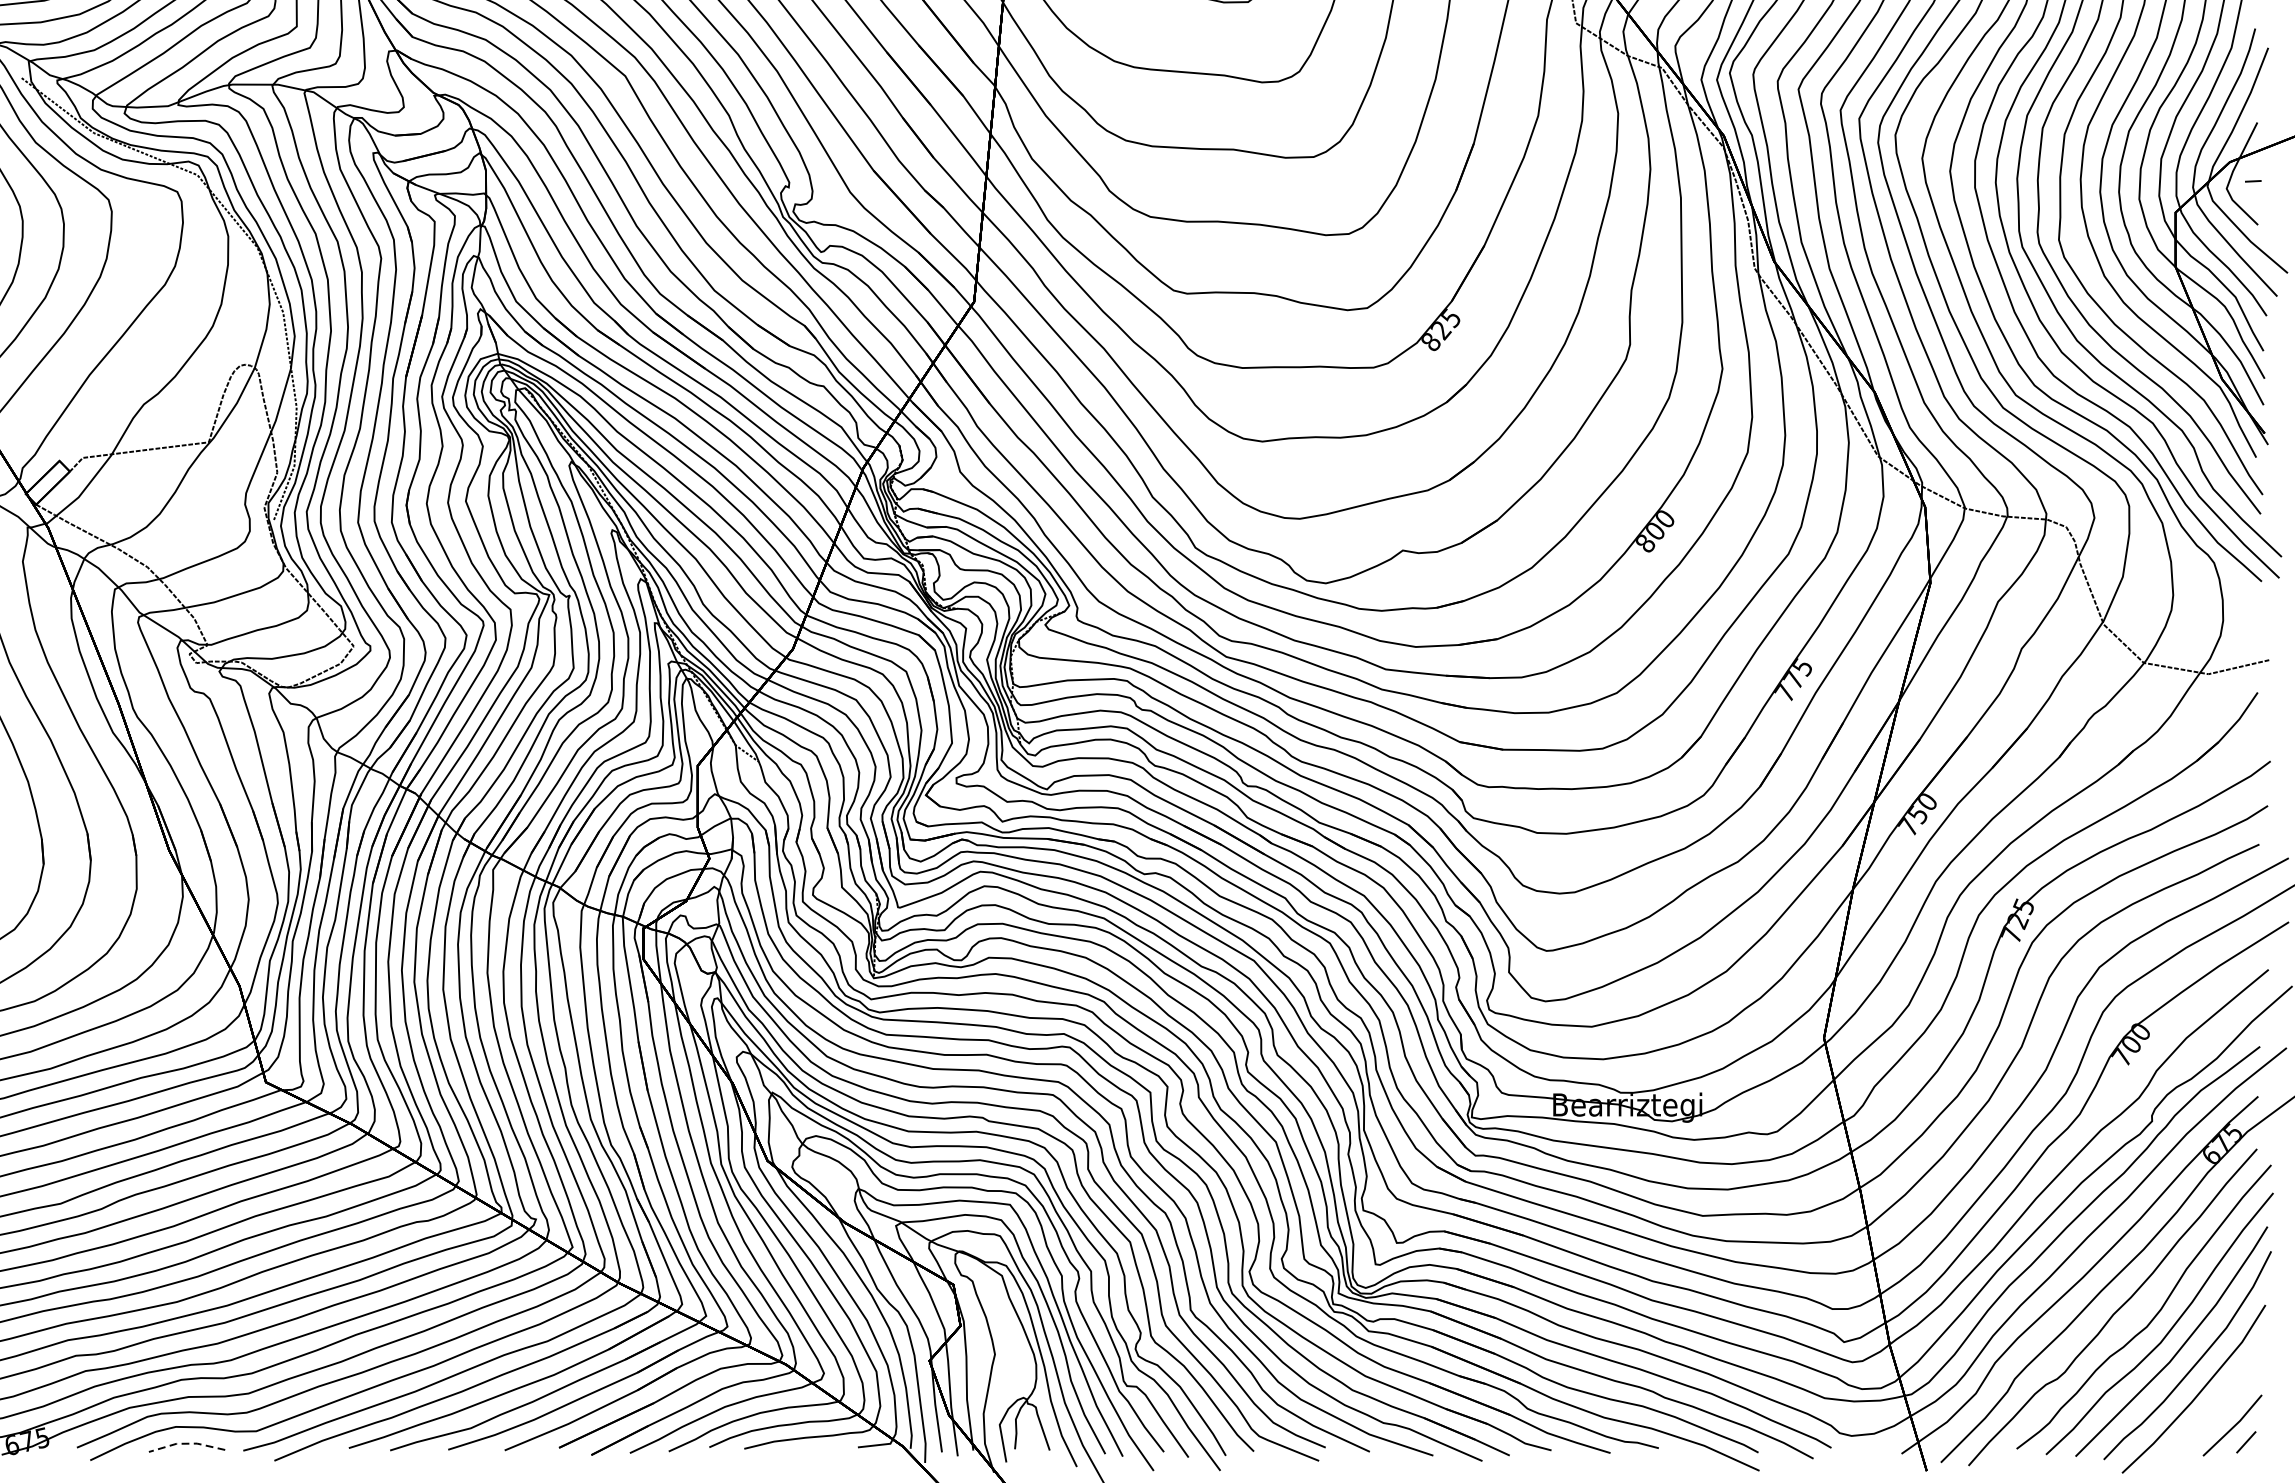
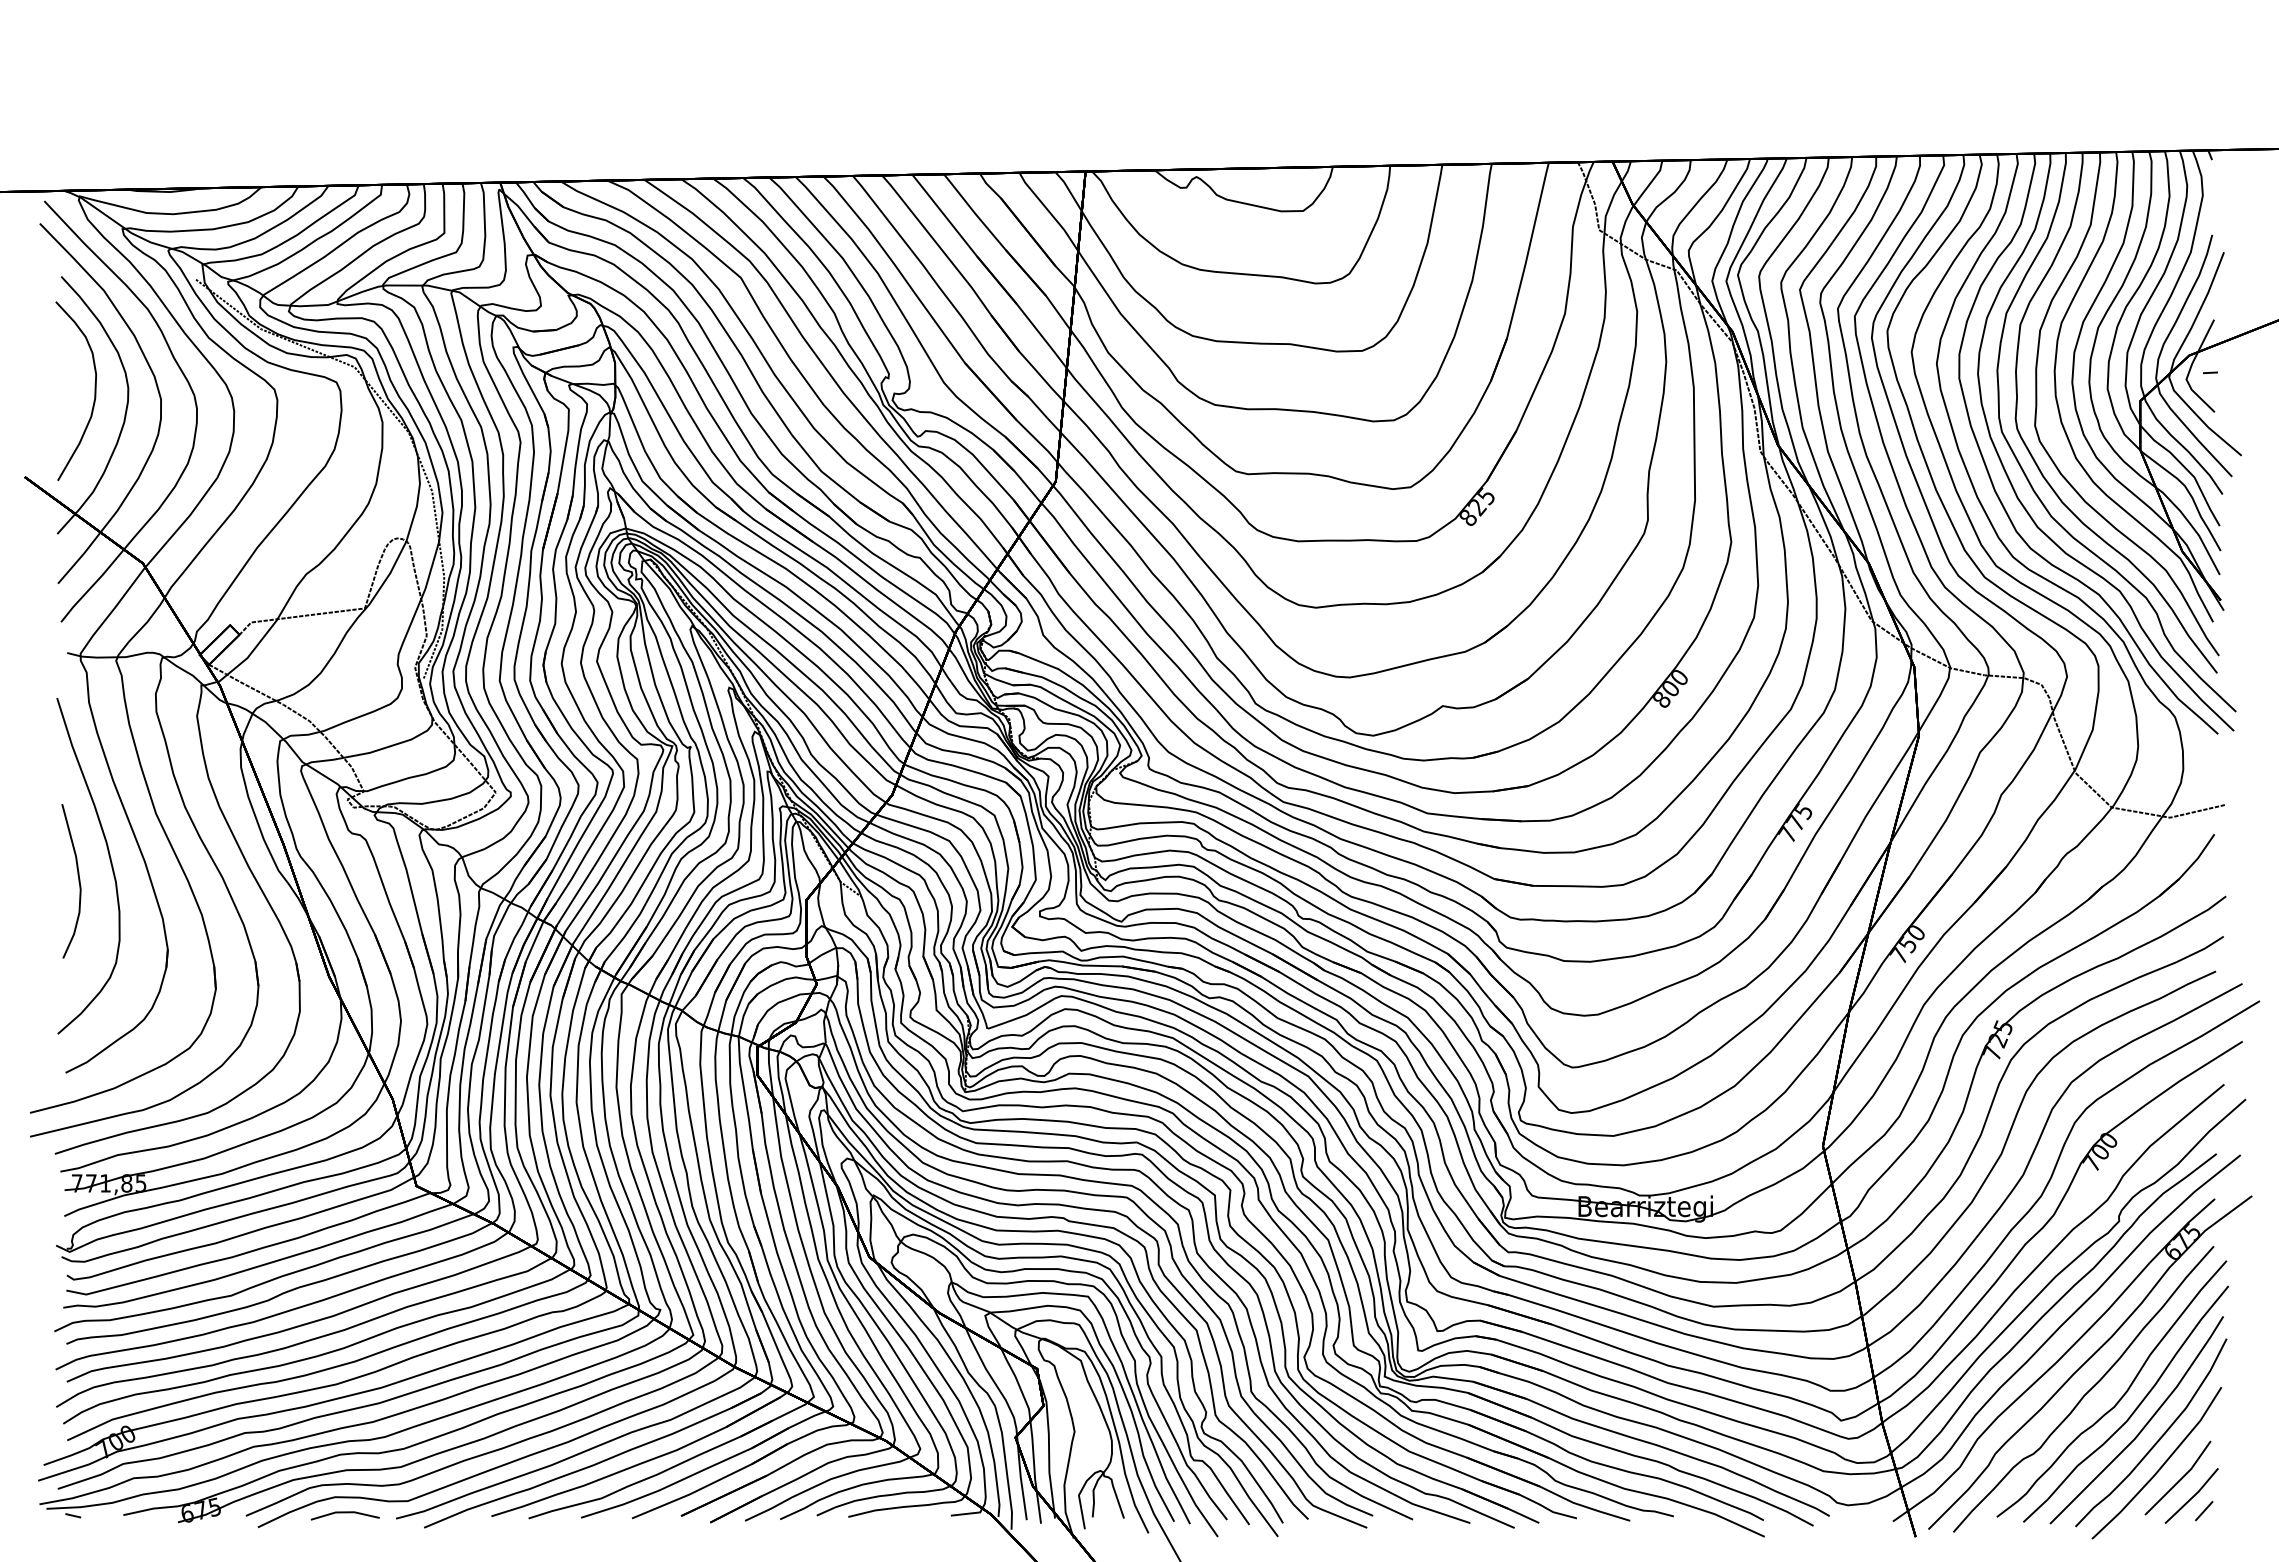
line: (2218, 1407) -> (2179, 1479), added
line: (187, 1443) -> (345, 1512), dashed -> solid

